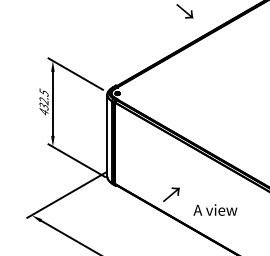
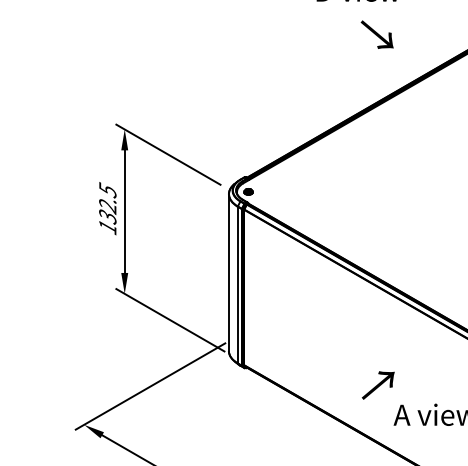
text: (43, 112) -> (106, 228), 432.5 -> 132.5
text: (171, 194) -> (378, 385), moved

